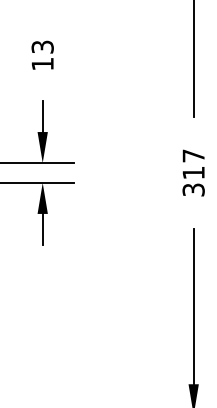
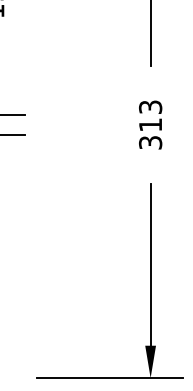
text: (193, 155) -> (150, 106), 317 -> 313

